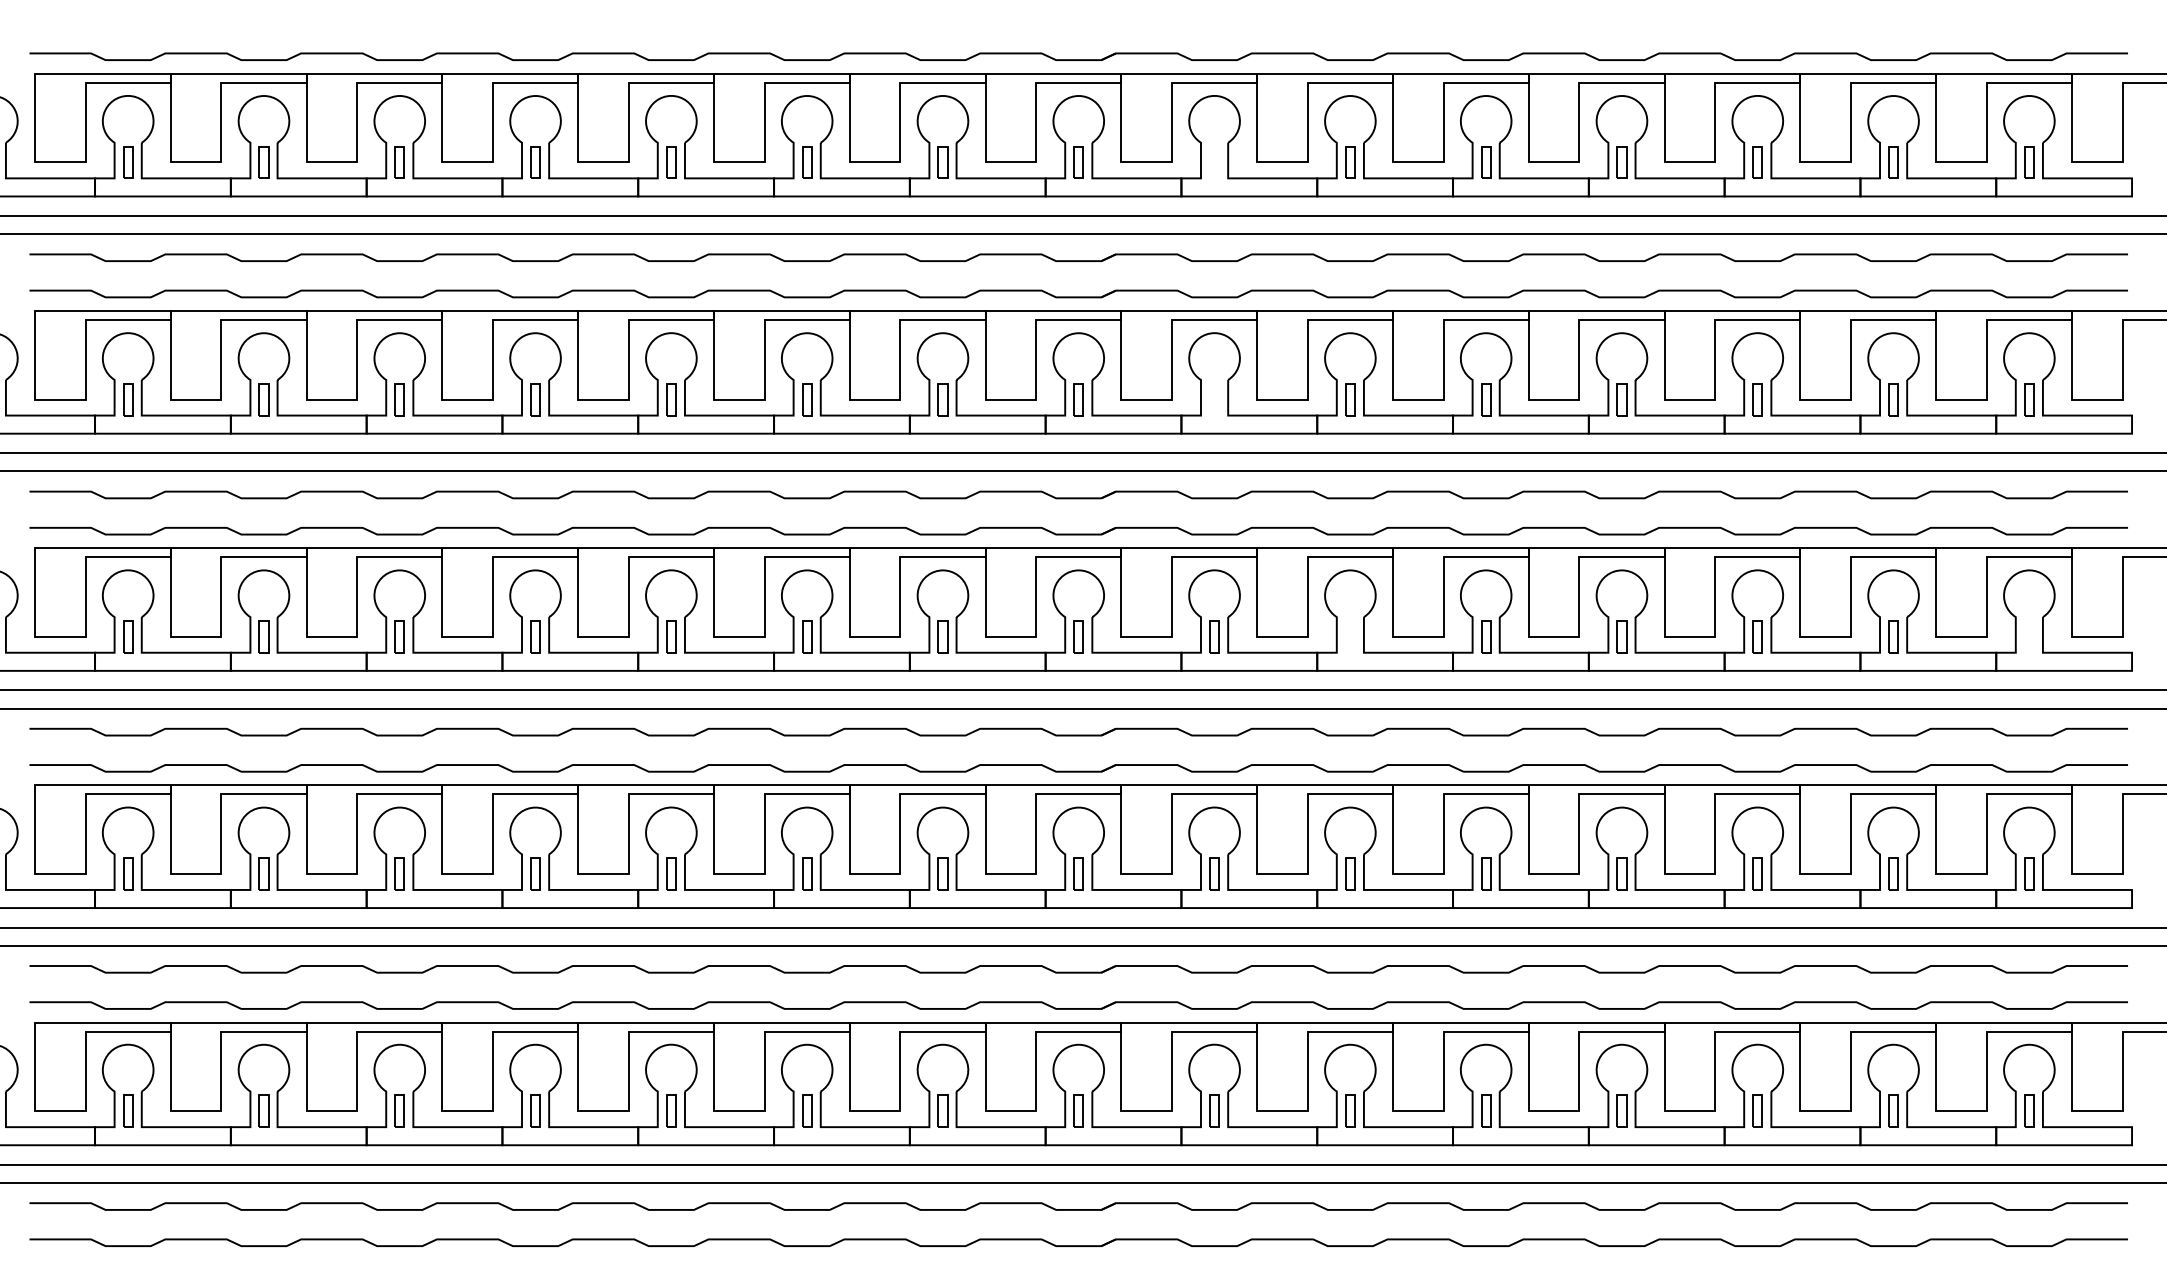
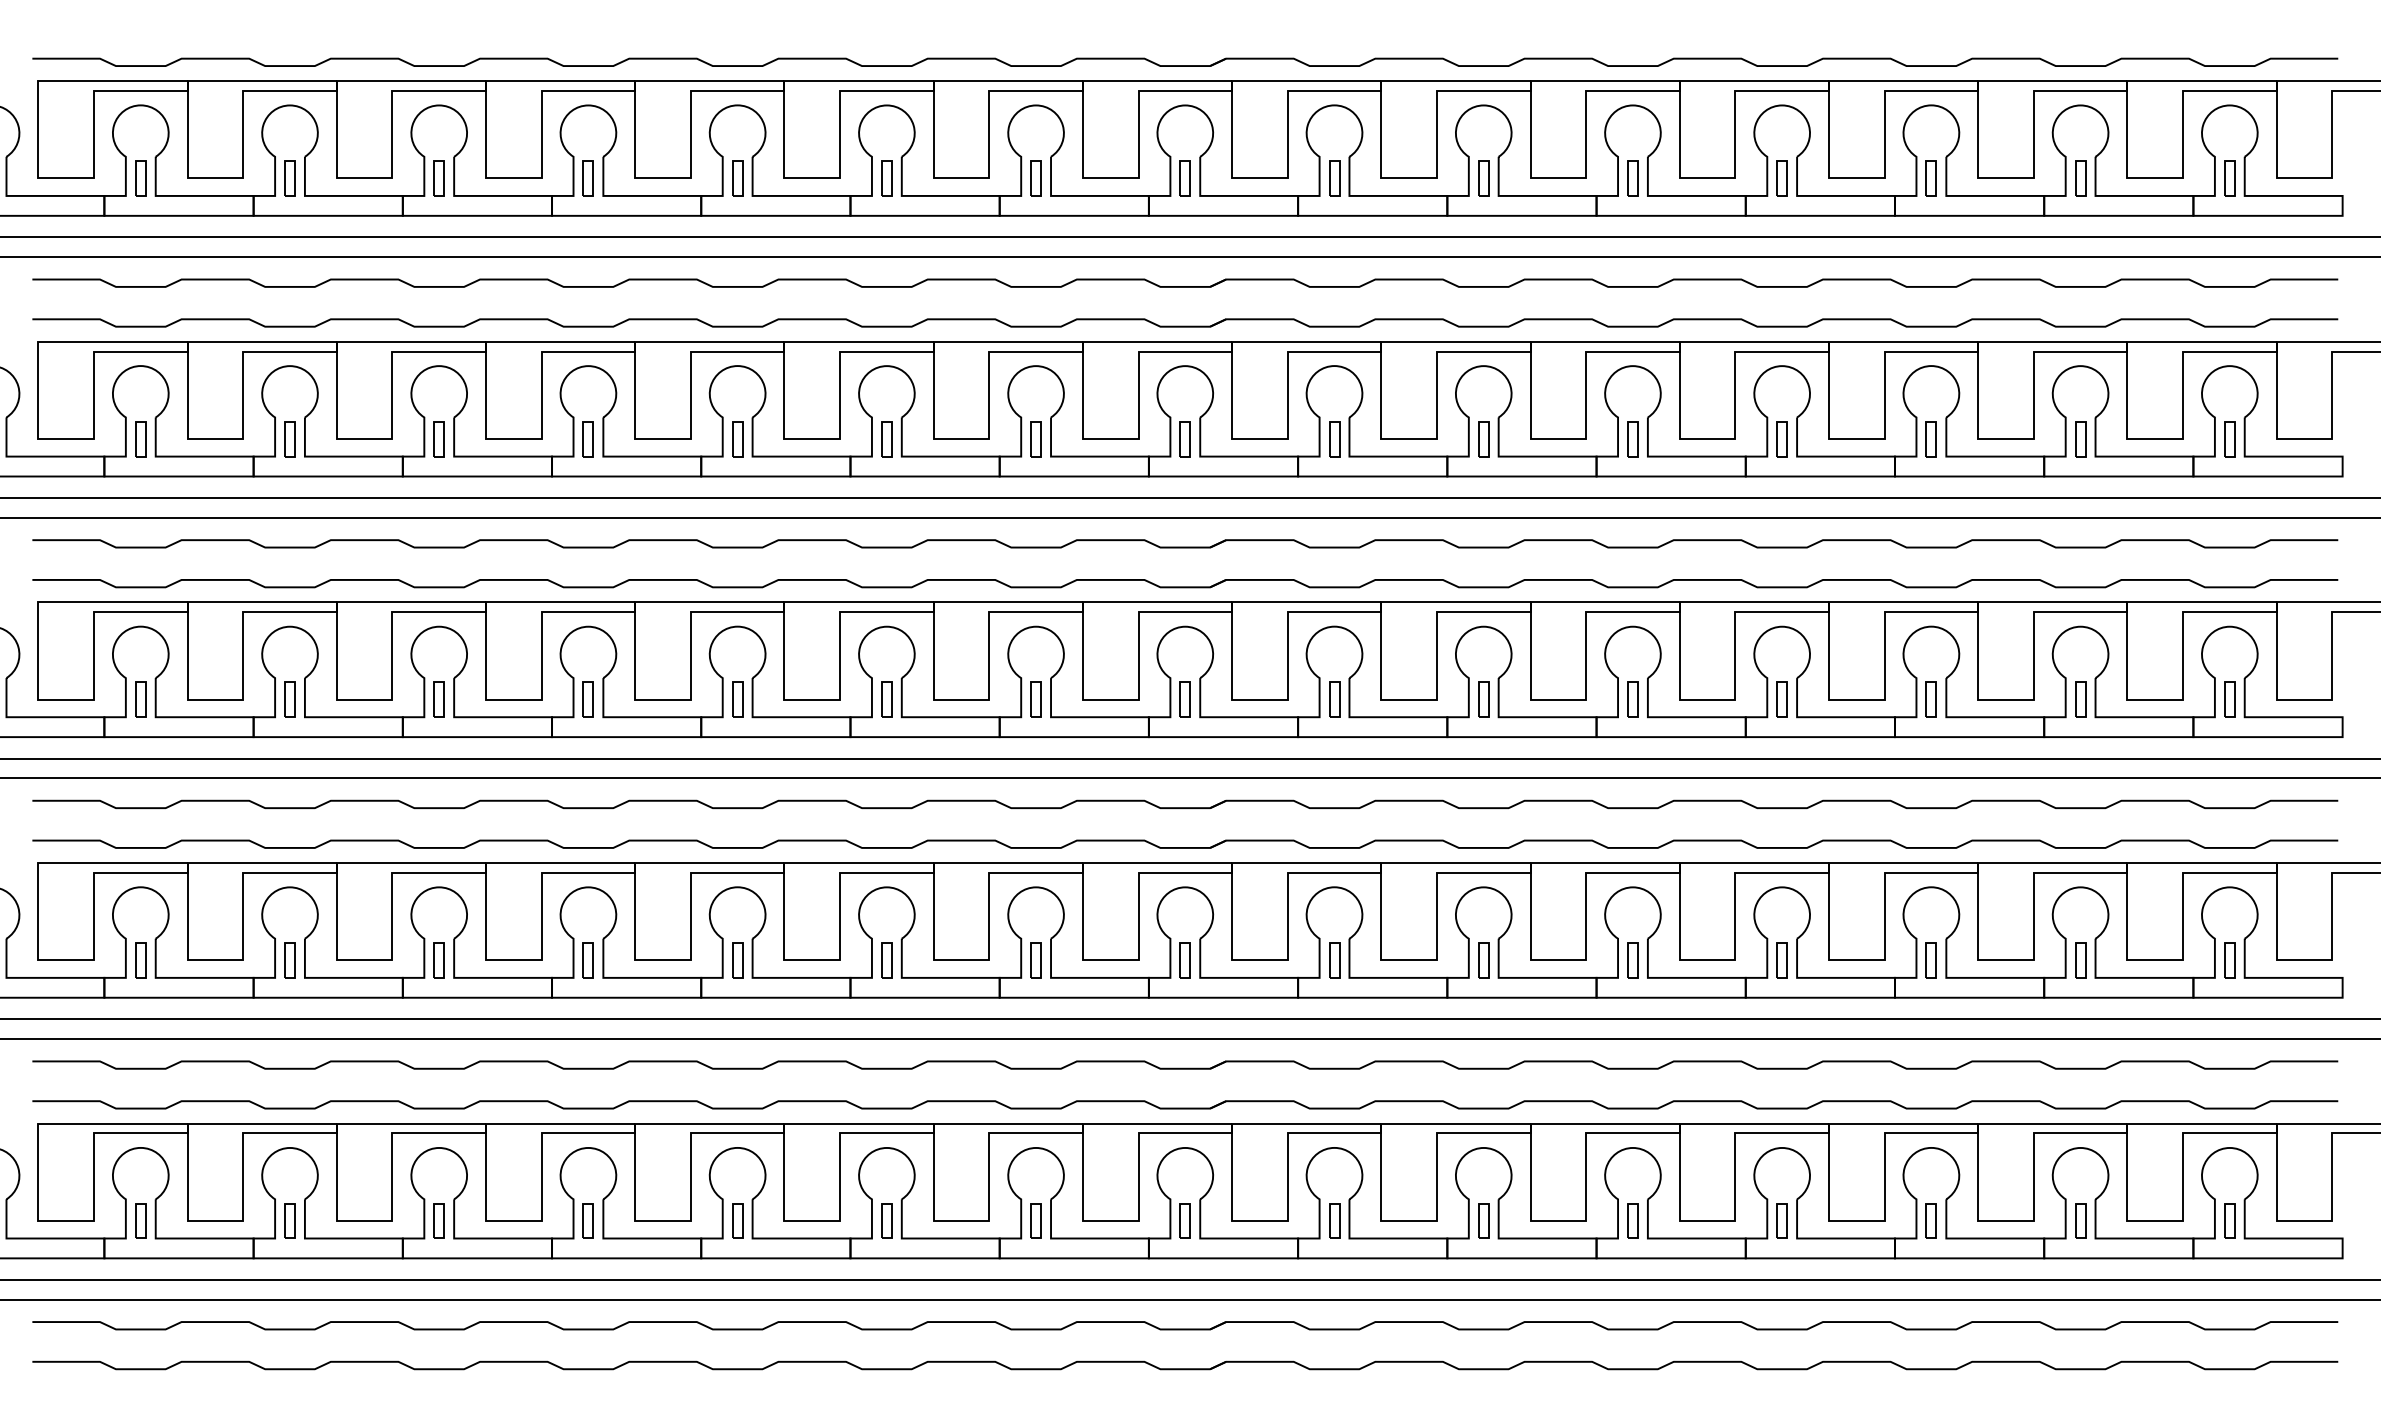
part: (1214, 162) -> (1334, 178), added
part: (1214, 399) -> (1334, 438), added
part: (1350, 636) -> (1483, 699), added
part: (2029, 636) -> (2229, 699), added

